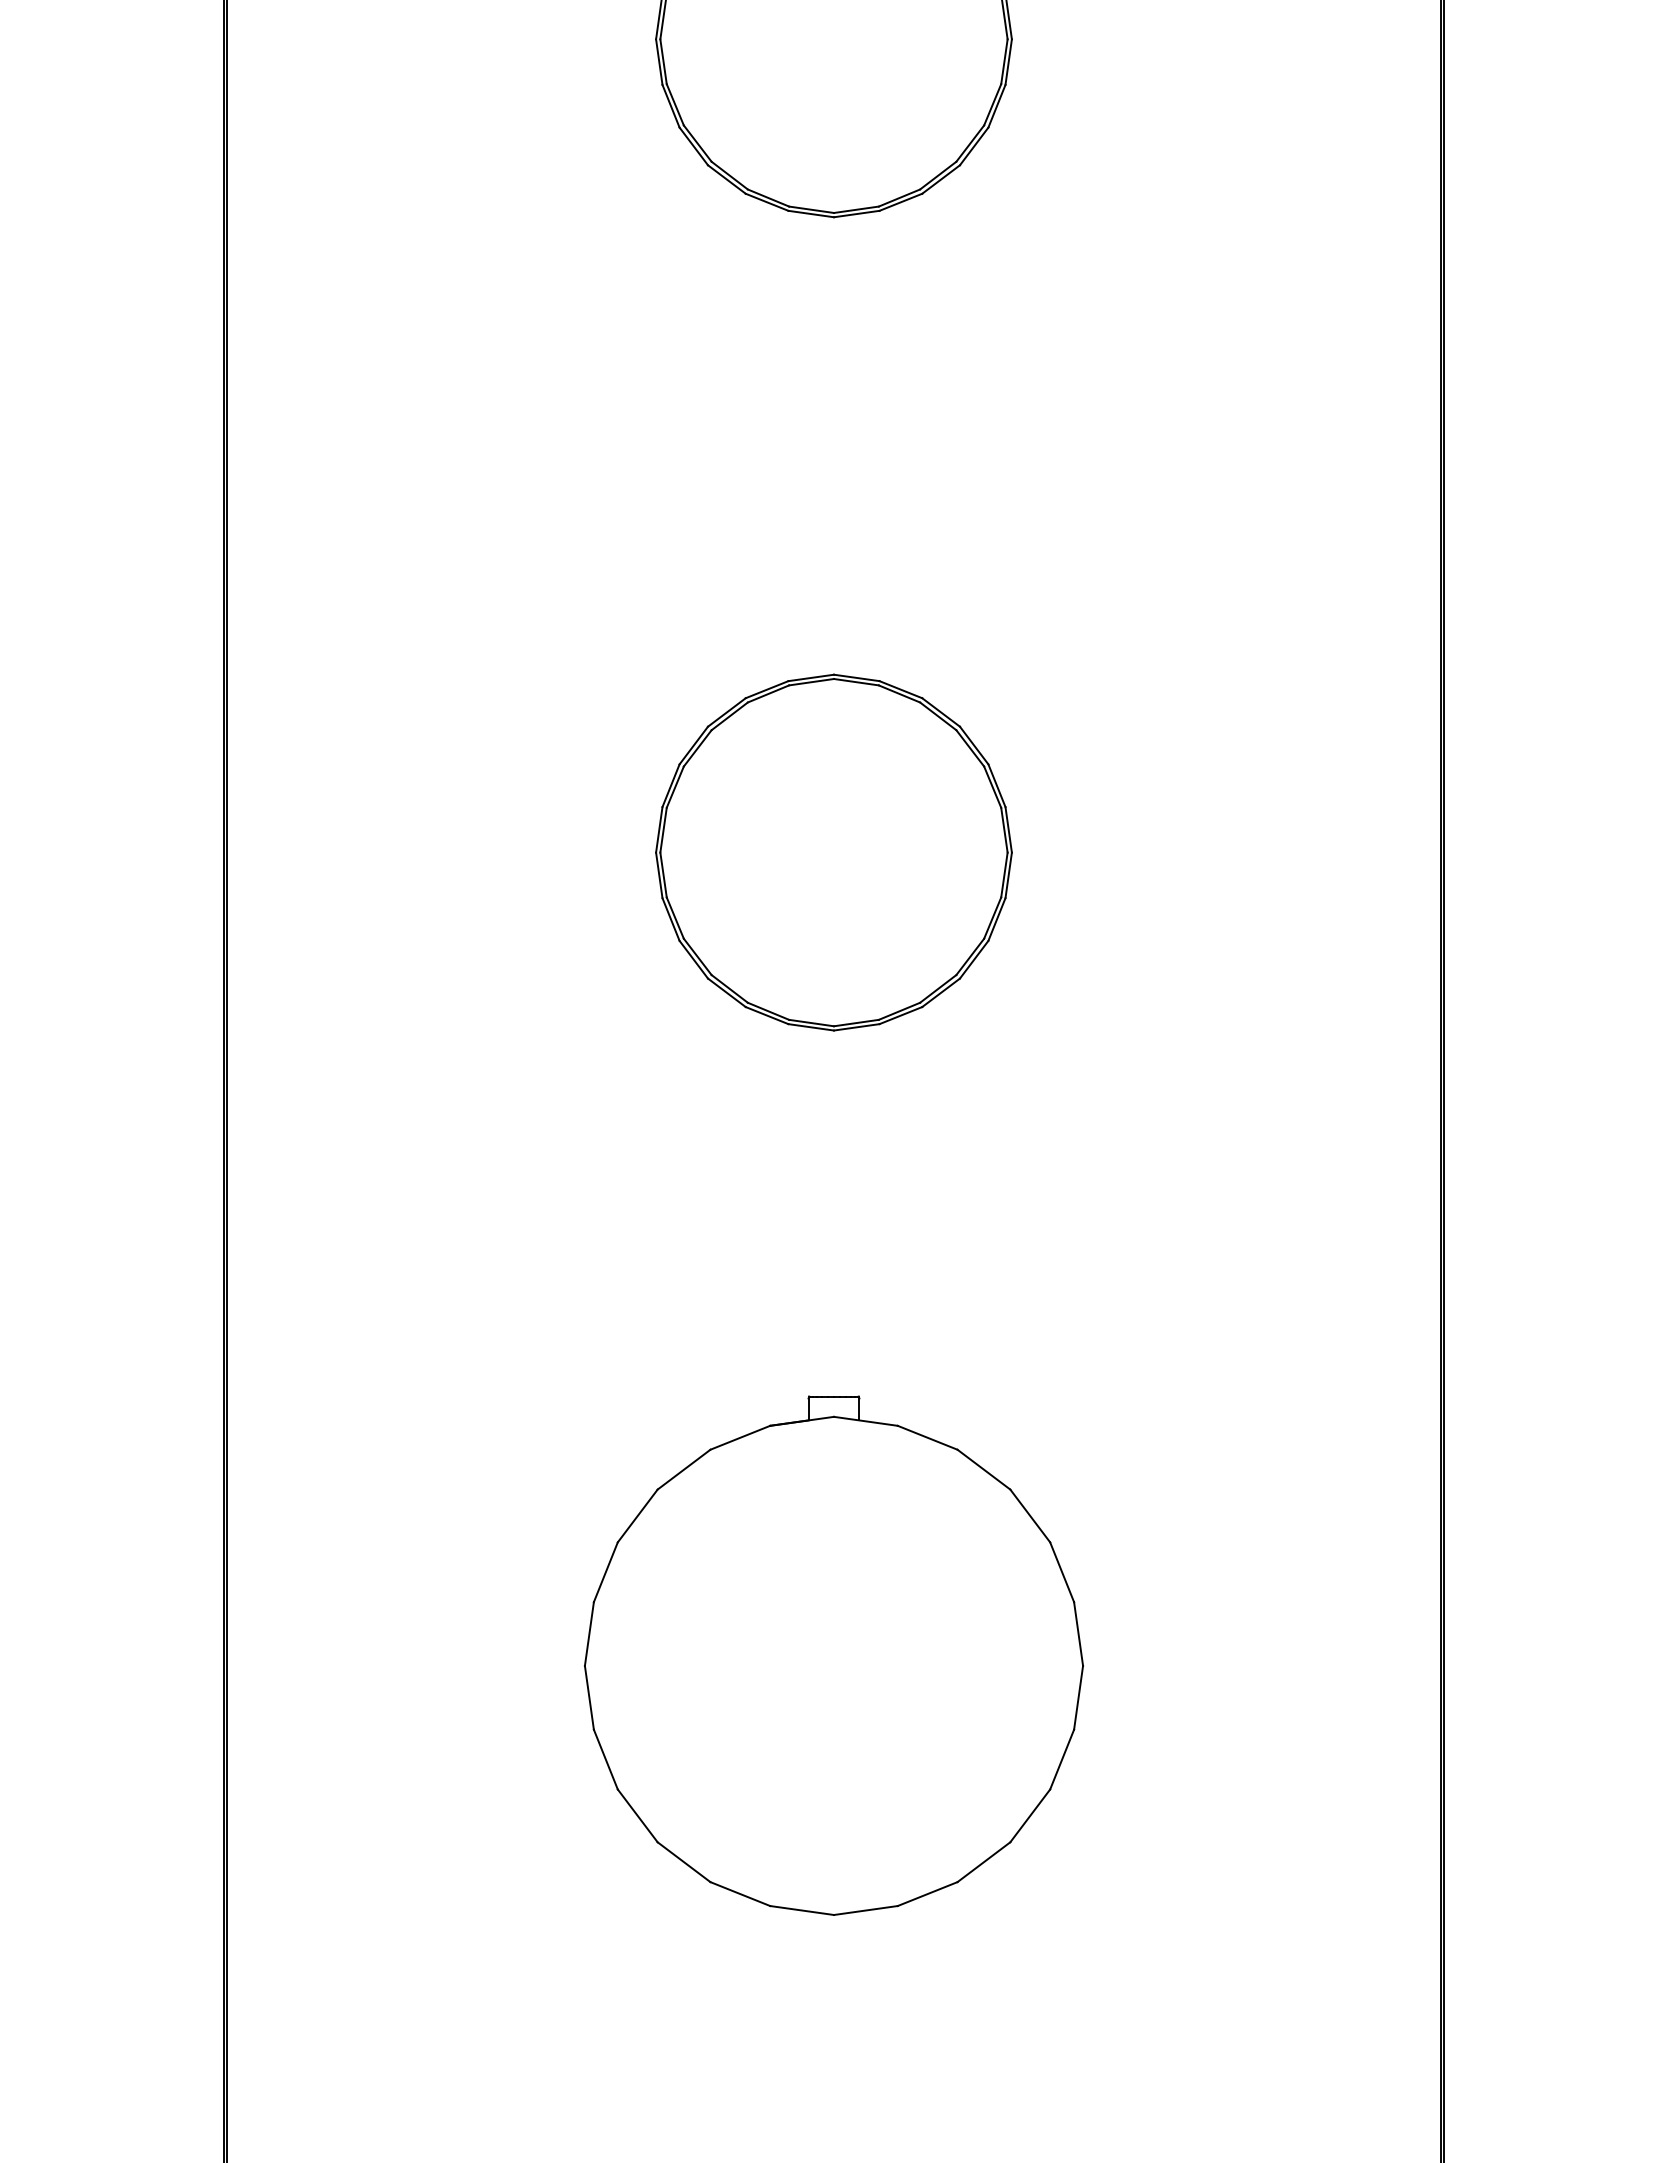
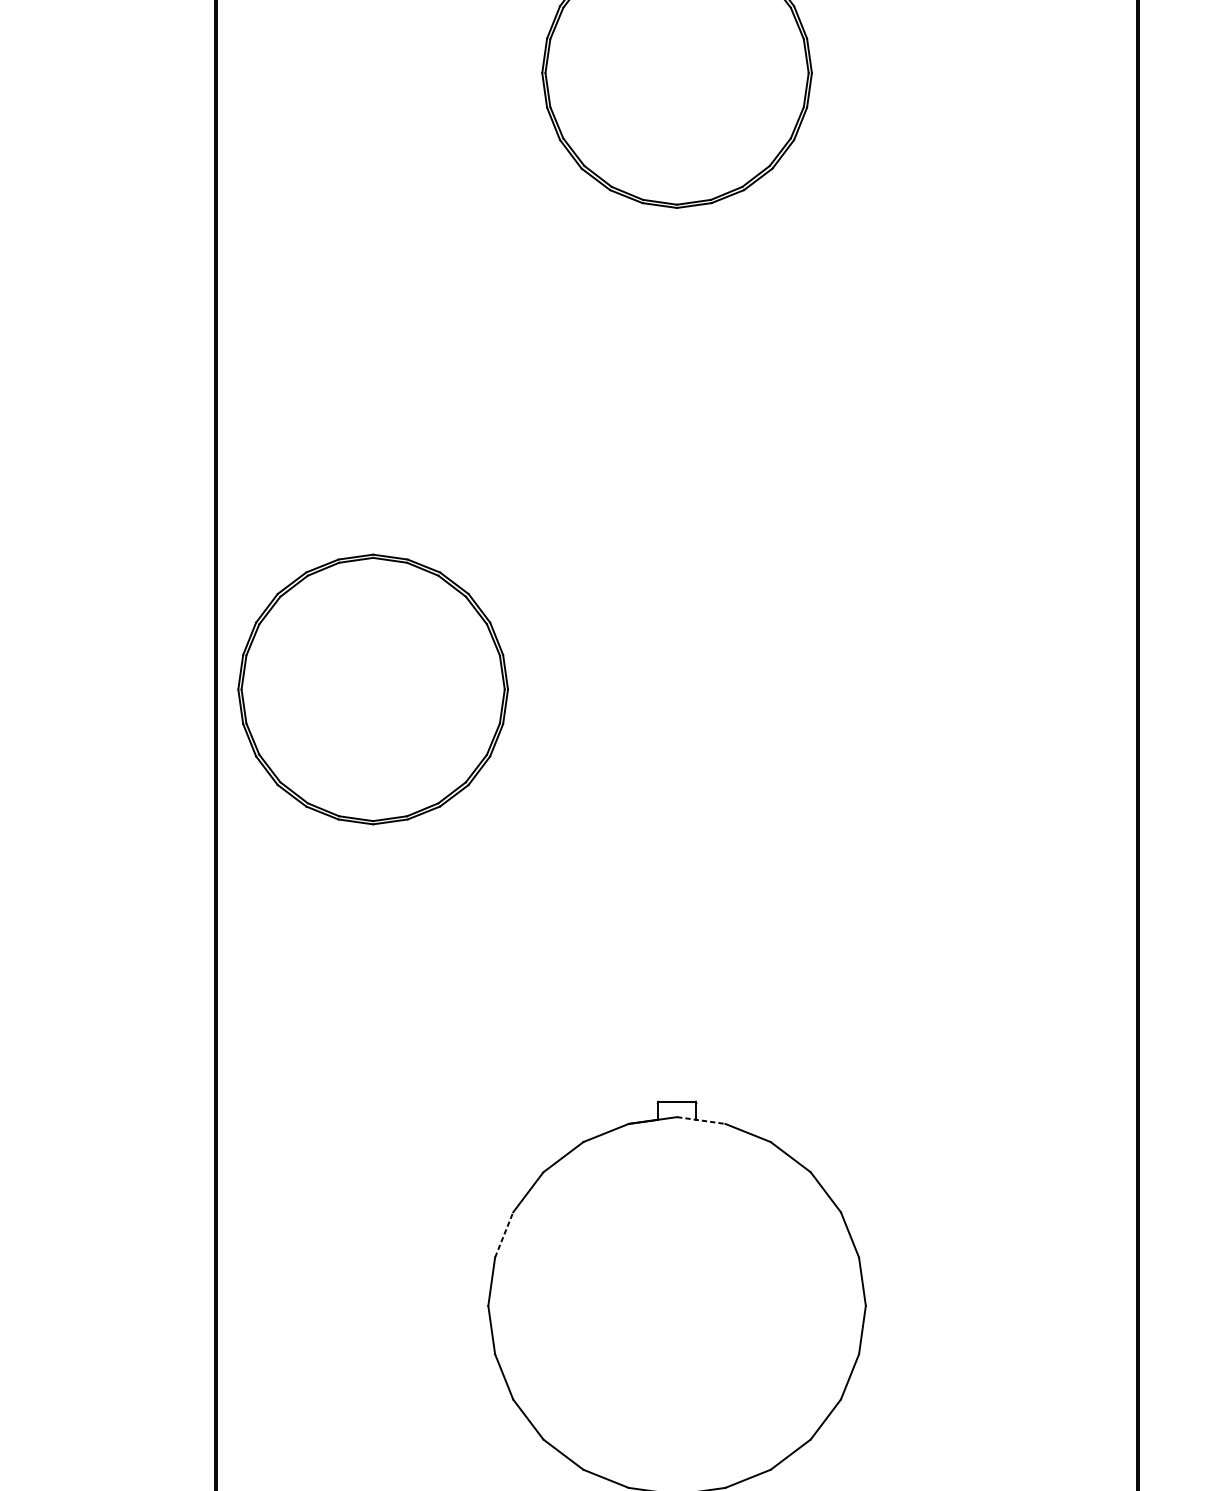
part: (833, 852) -> (372, 689), moved
line: (866, 1421) -> (701, 1120), solid -> dashed
line: (606, 1571) -> (504, 1234), solid -> dashed

